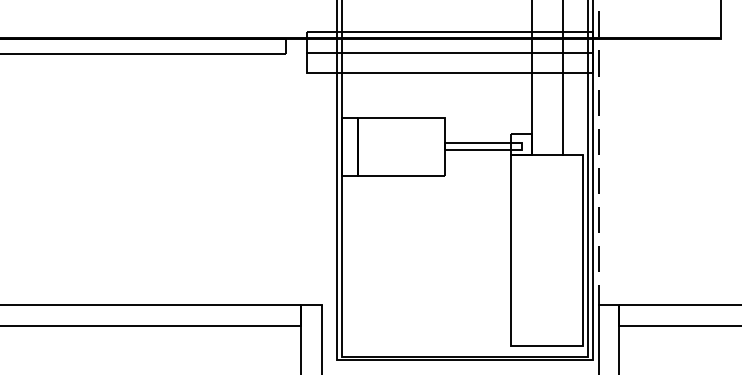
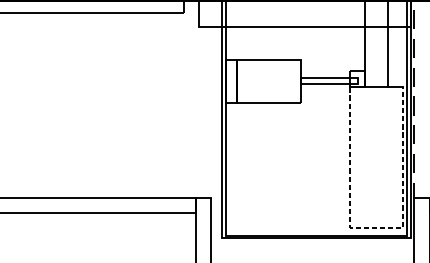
line: (449, 52) -> (304, 11), removed
line: (547, 346) -> (376, 228), solid -> dashed

